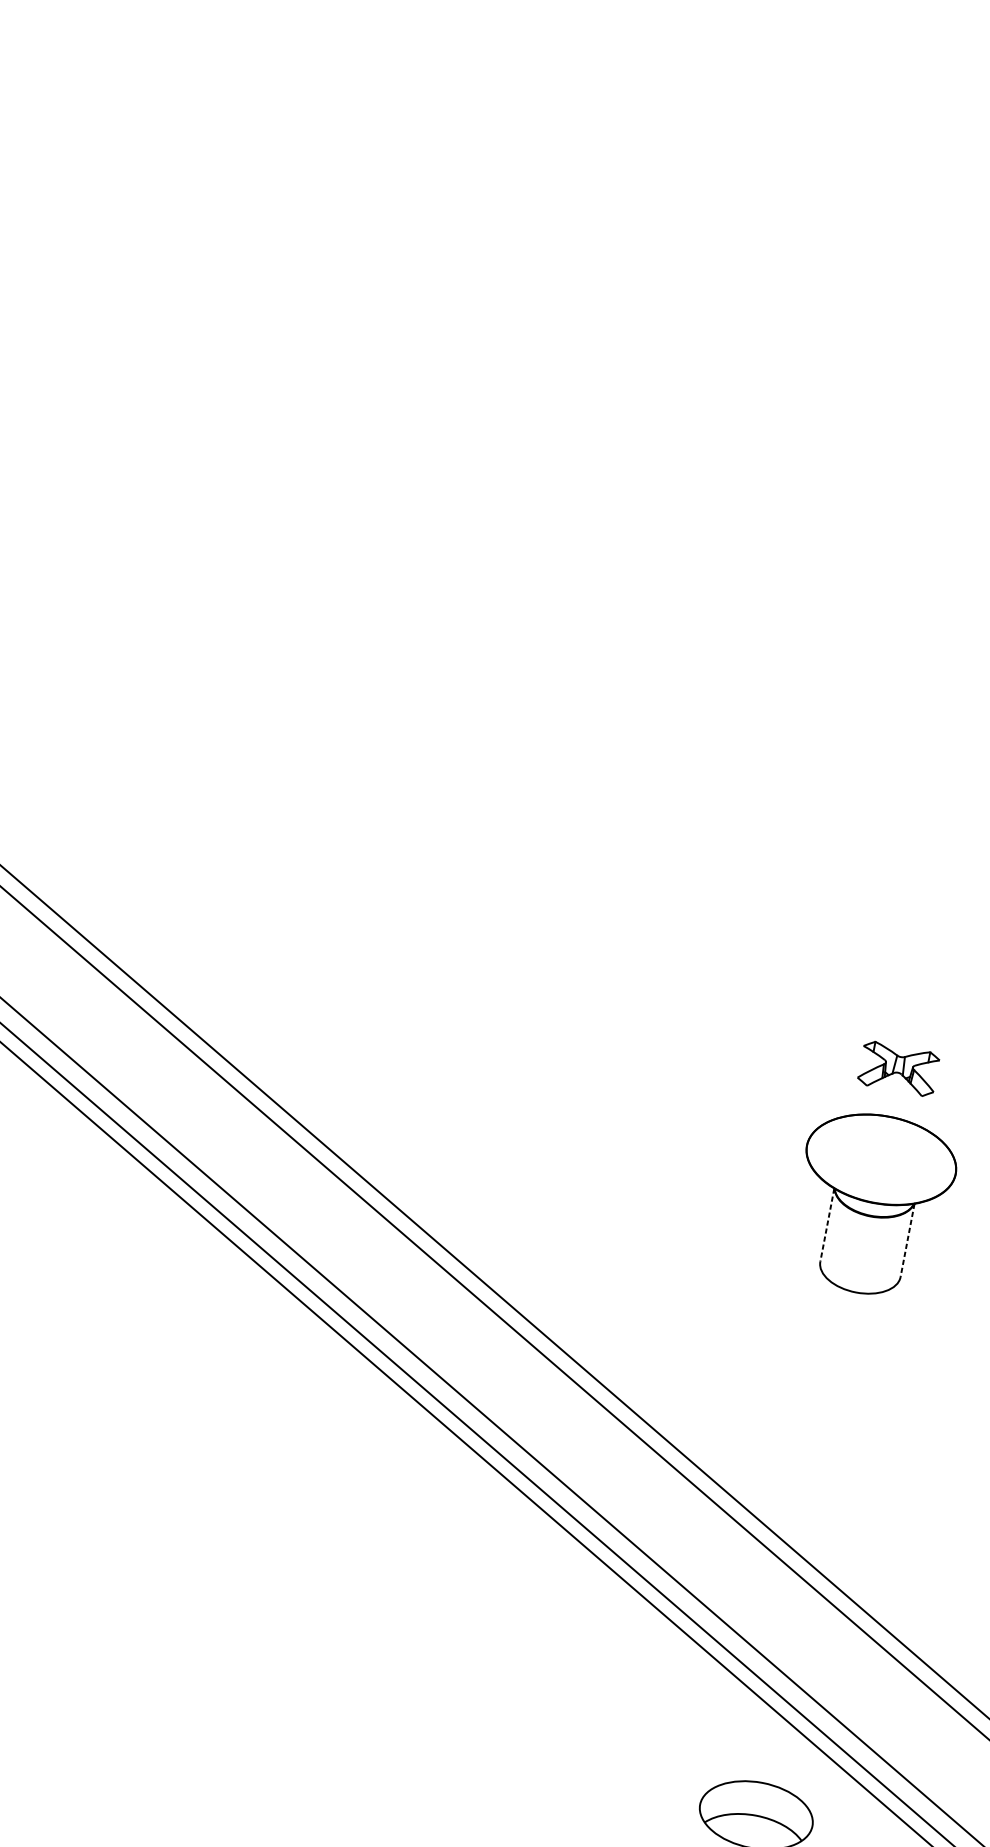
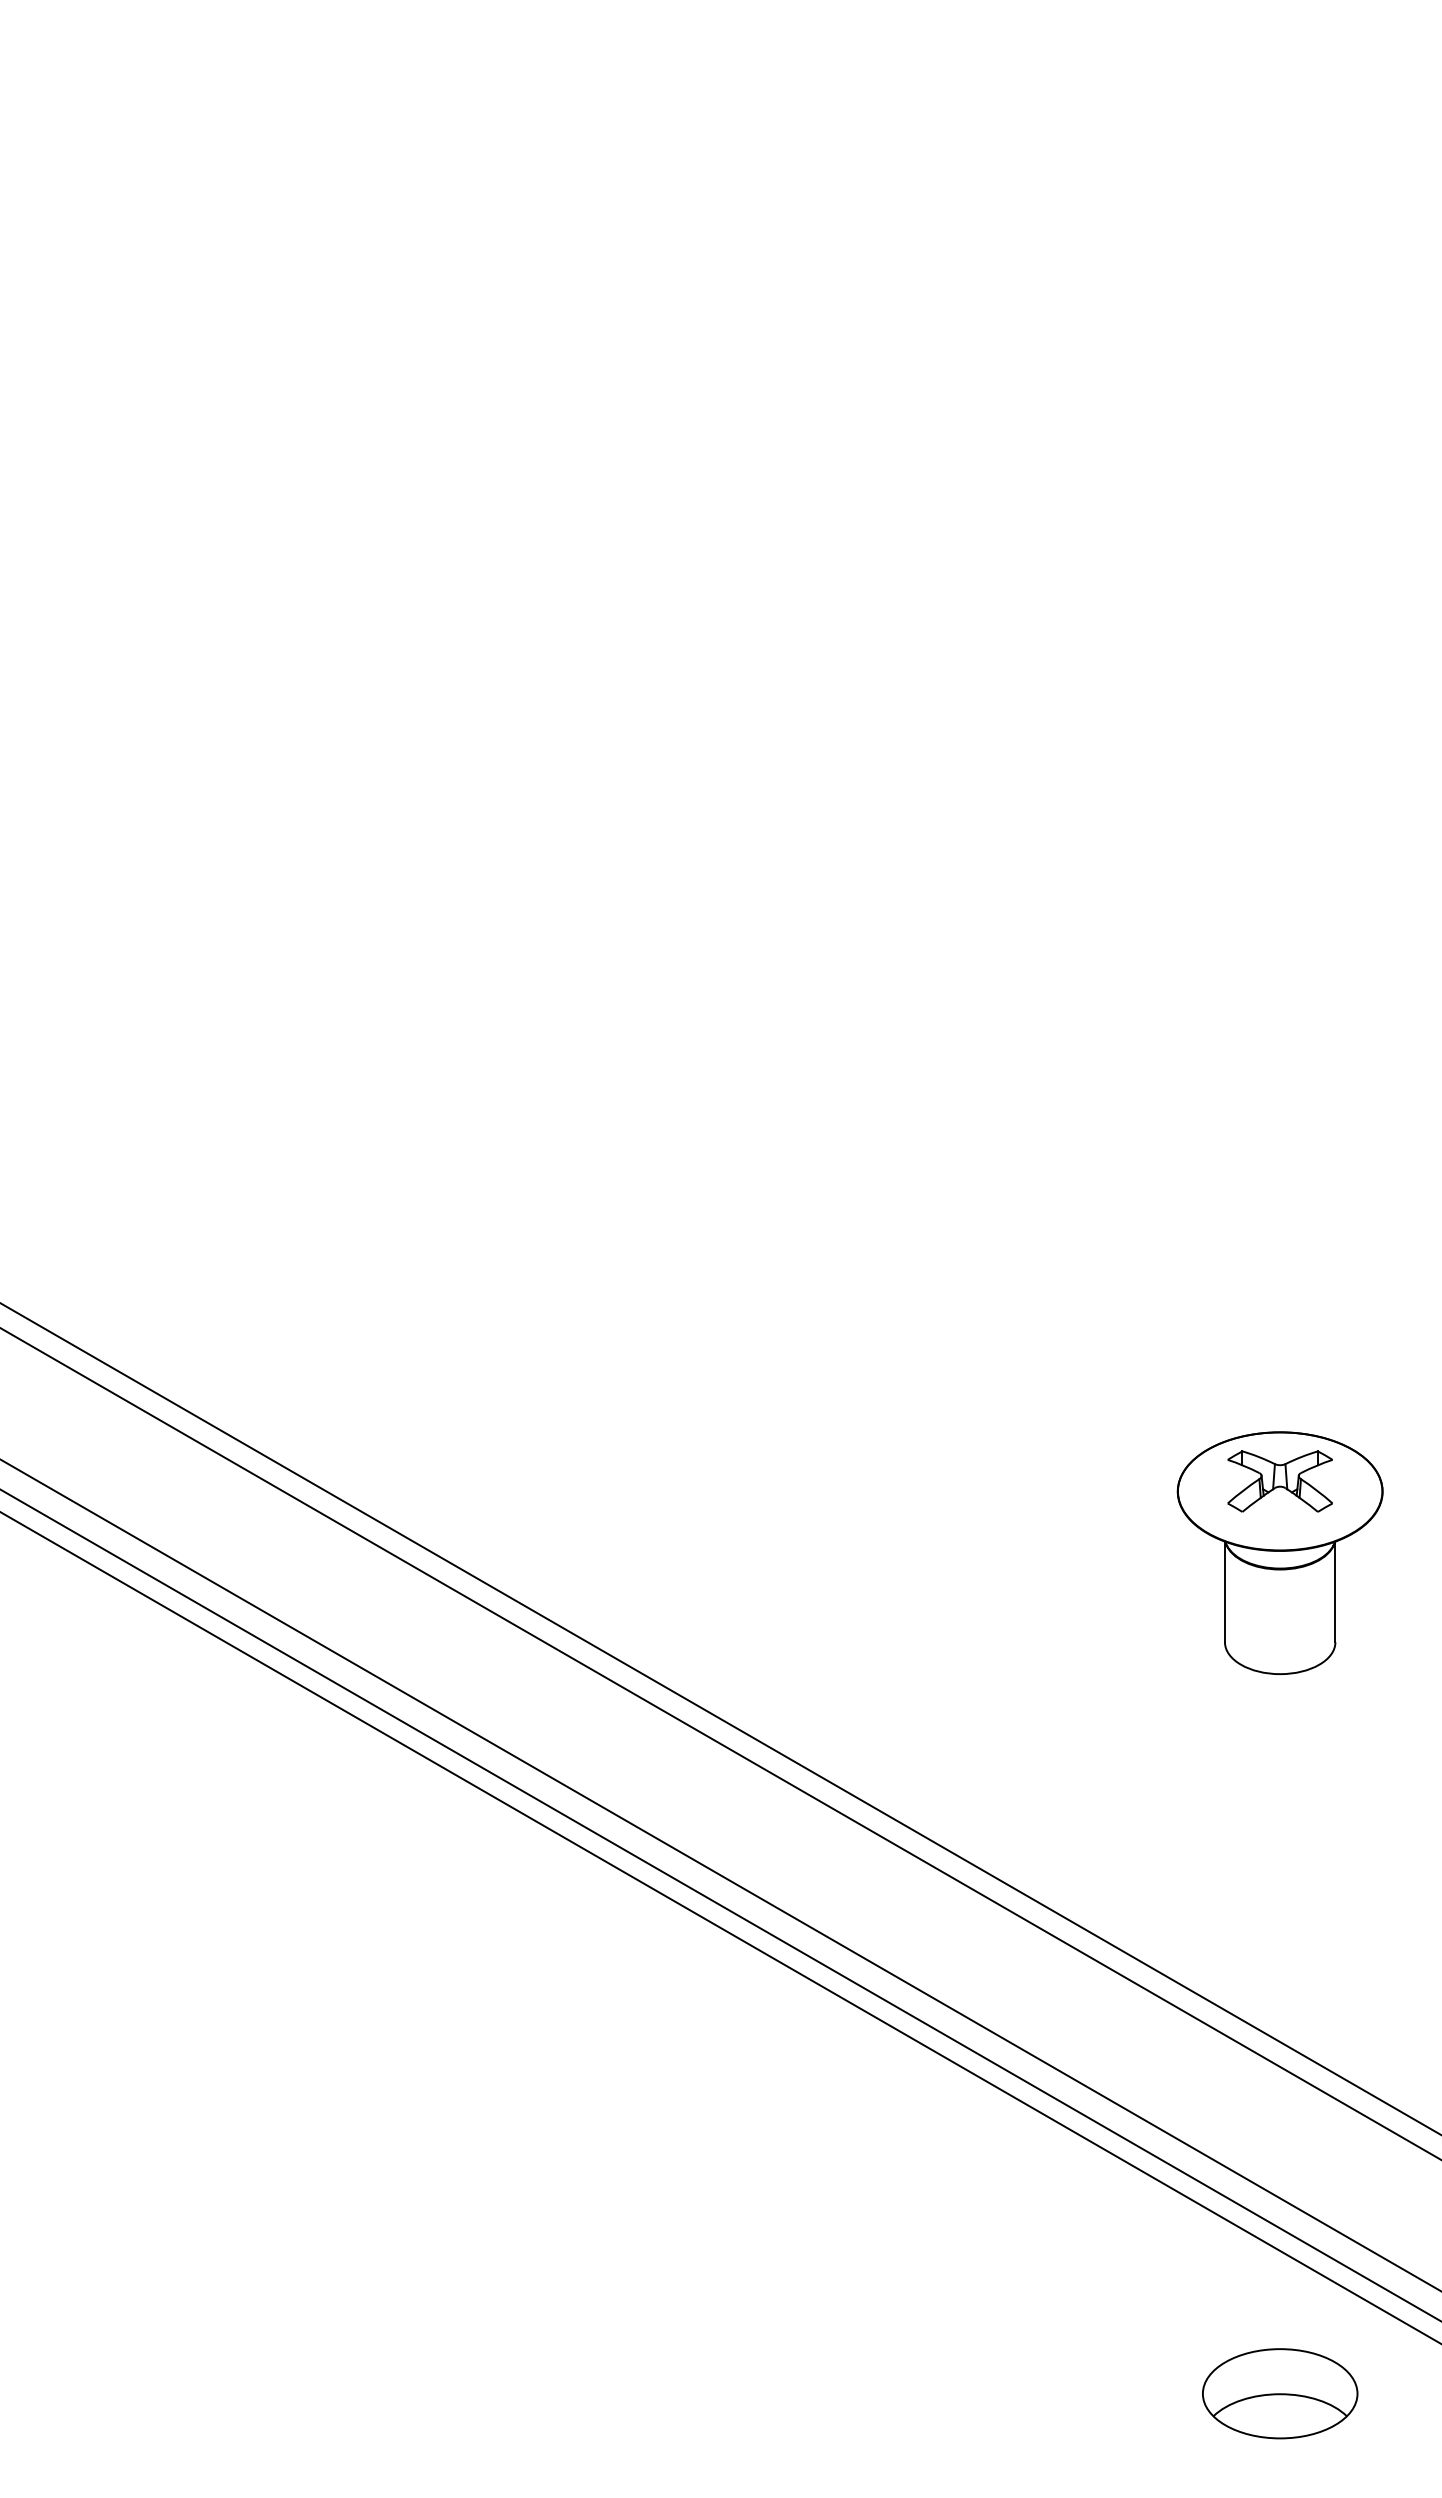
part: (898, 1068) -> (1279, 1481), moved
line: (826, 1225) -> (1224, 1592), dashed -> solid
line: (907, 1240) -> (1335, 1592), dashed -> solid

